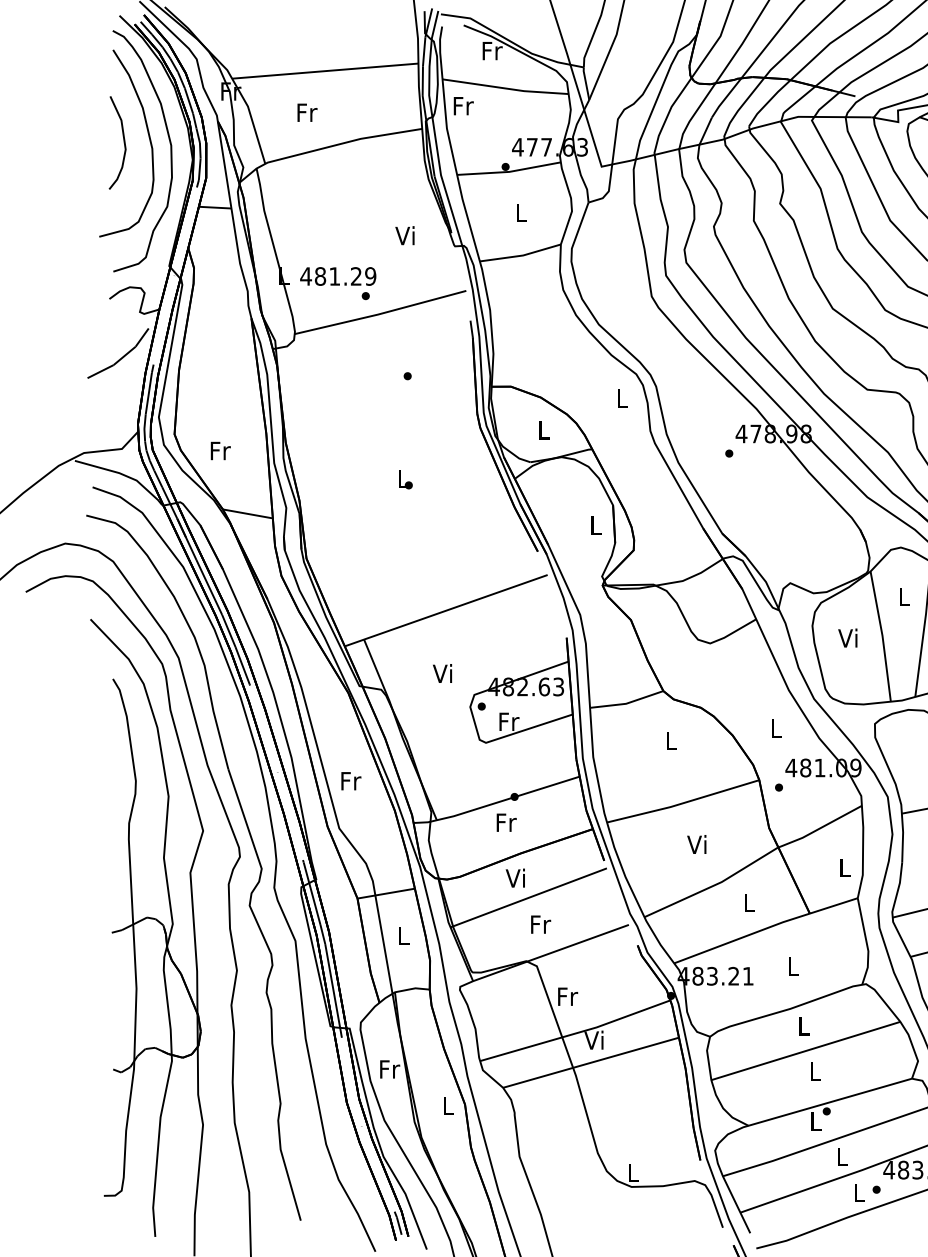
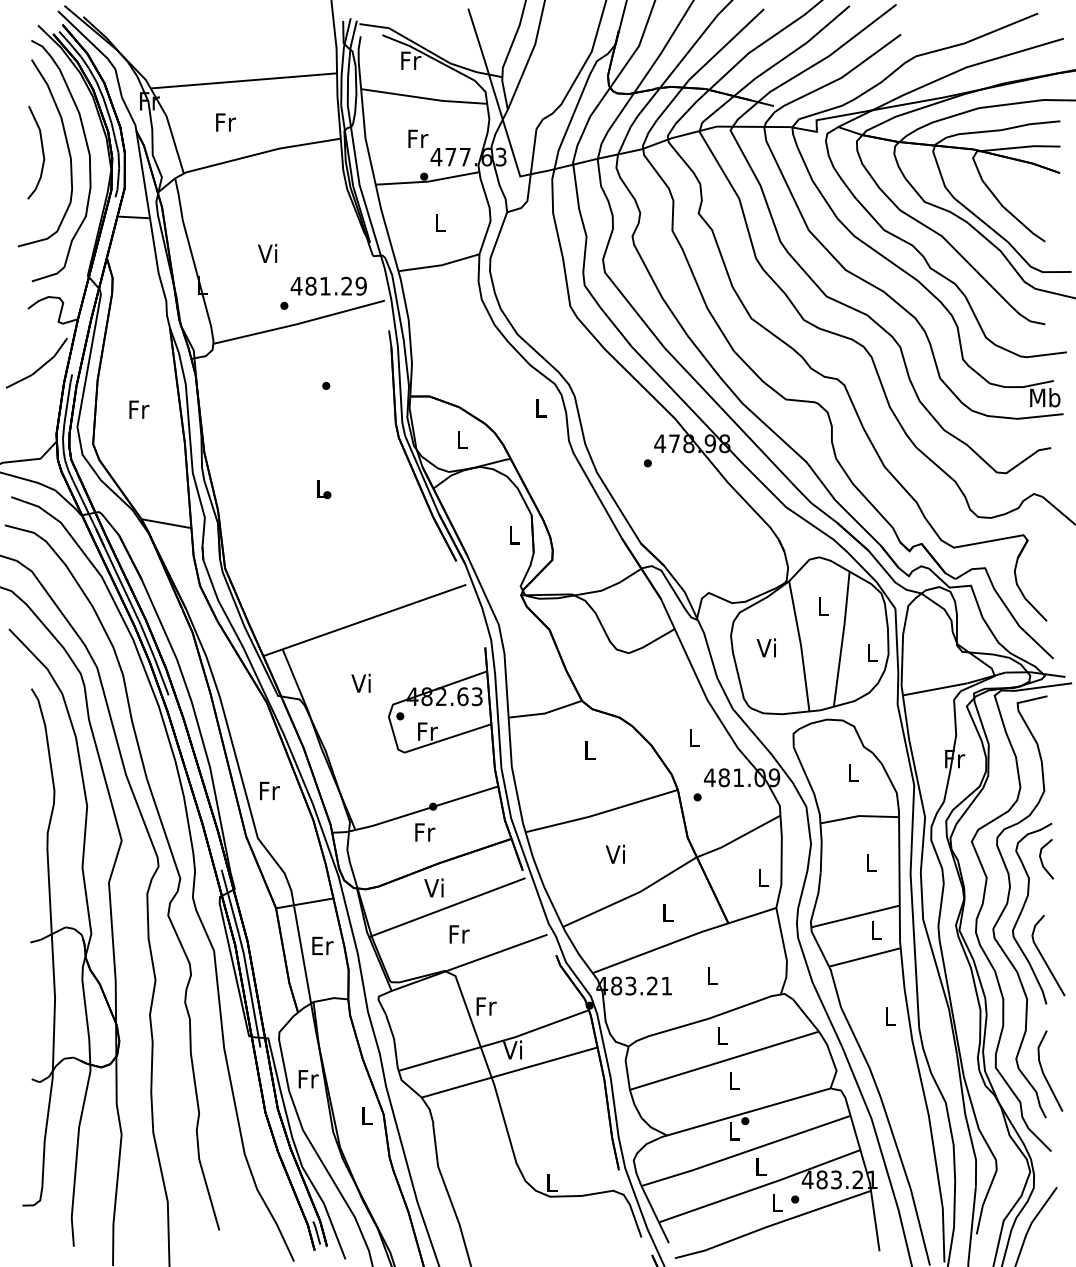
text: (463, 105) -> (418, 138), moved
text: (404, 234) -> (267, 252), moved
text: (337, 275) -> (328, 285), moved
text: (220, 450) -> (139, 409), moved
text: (403, 935) -> (322, 945), L -> Er

